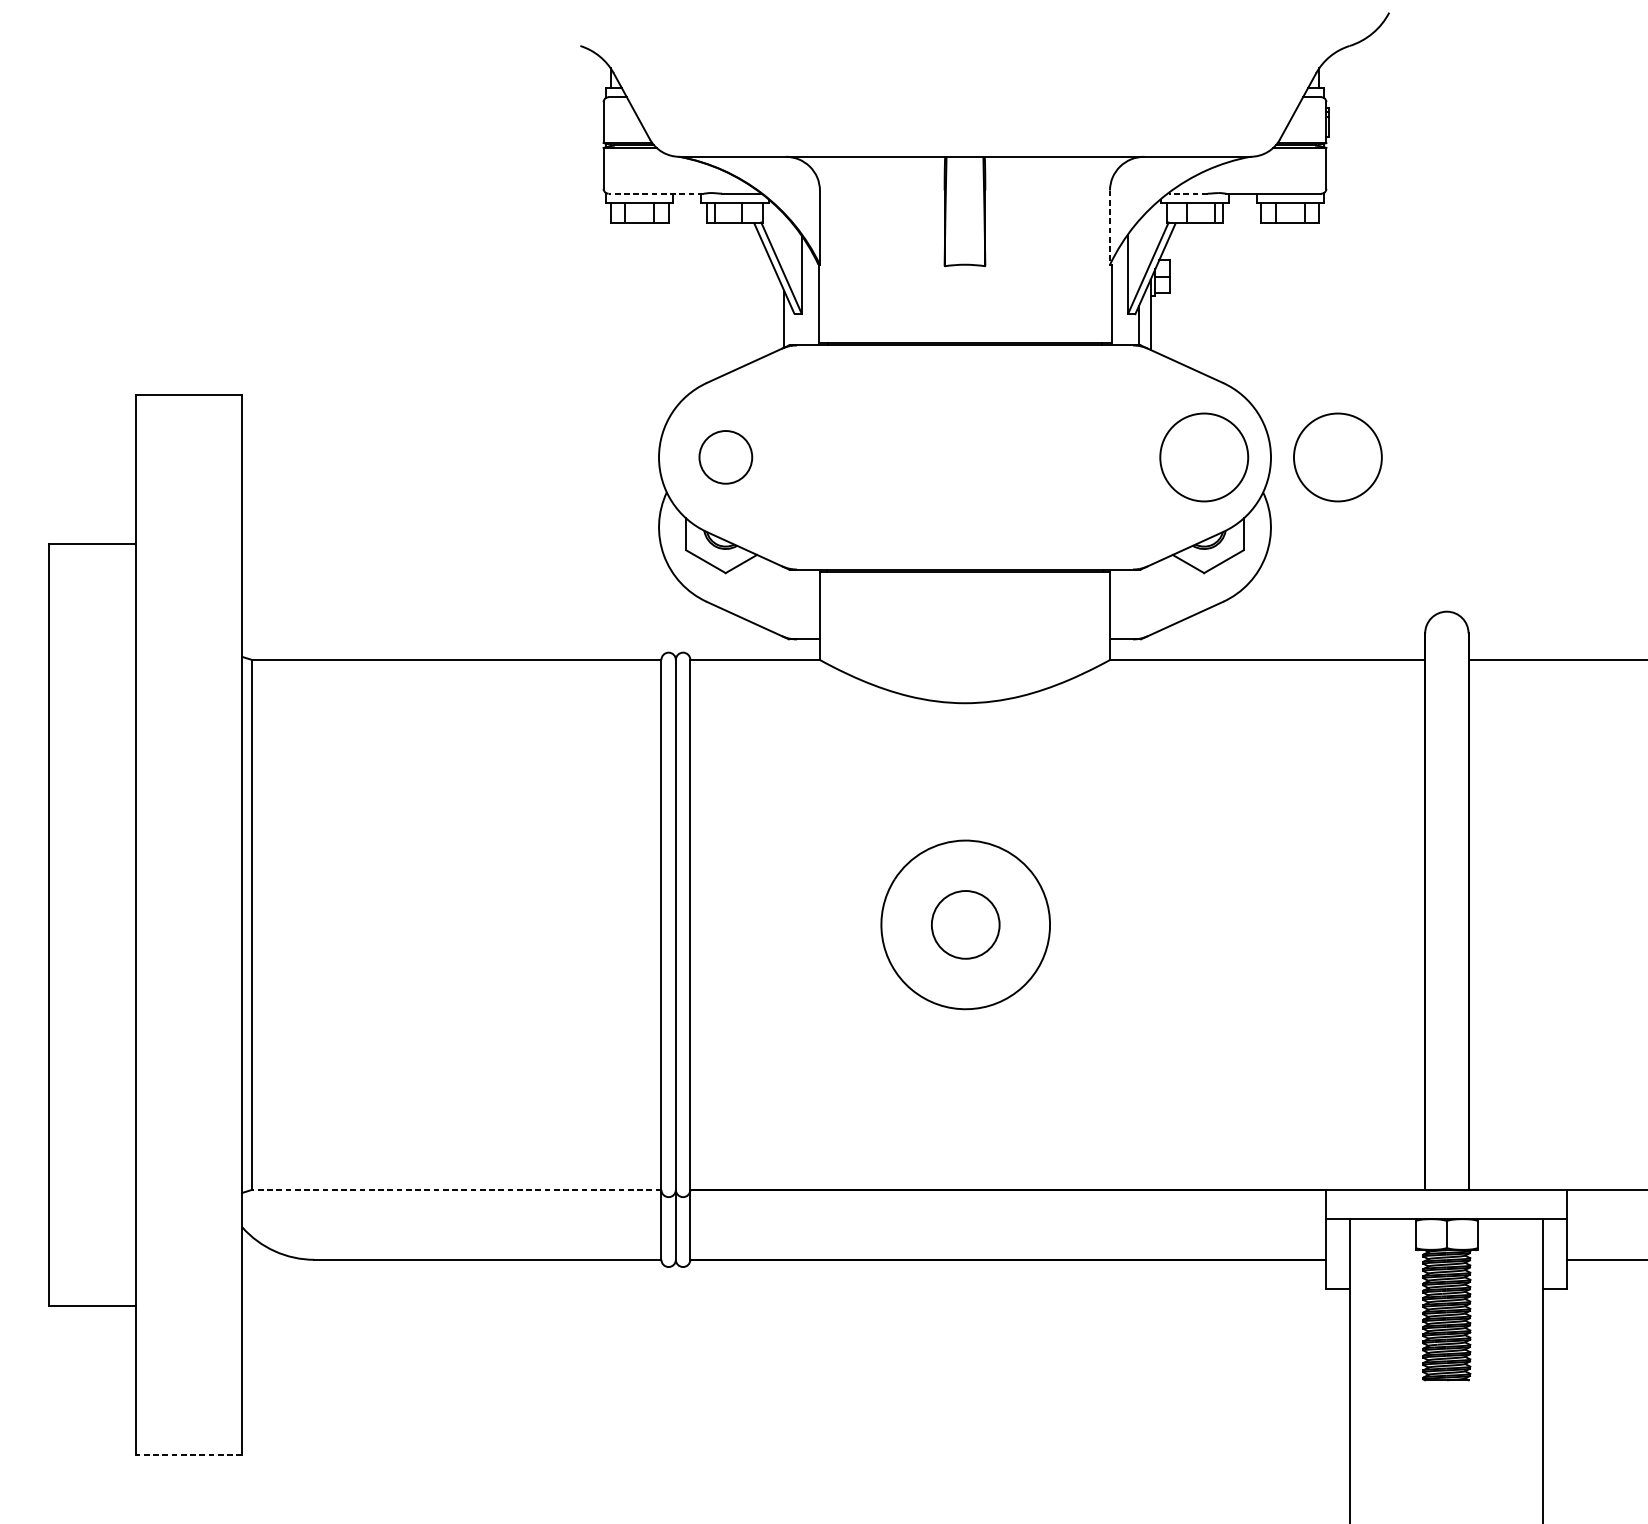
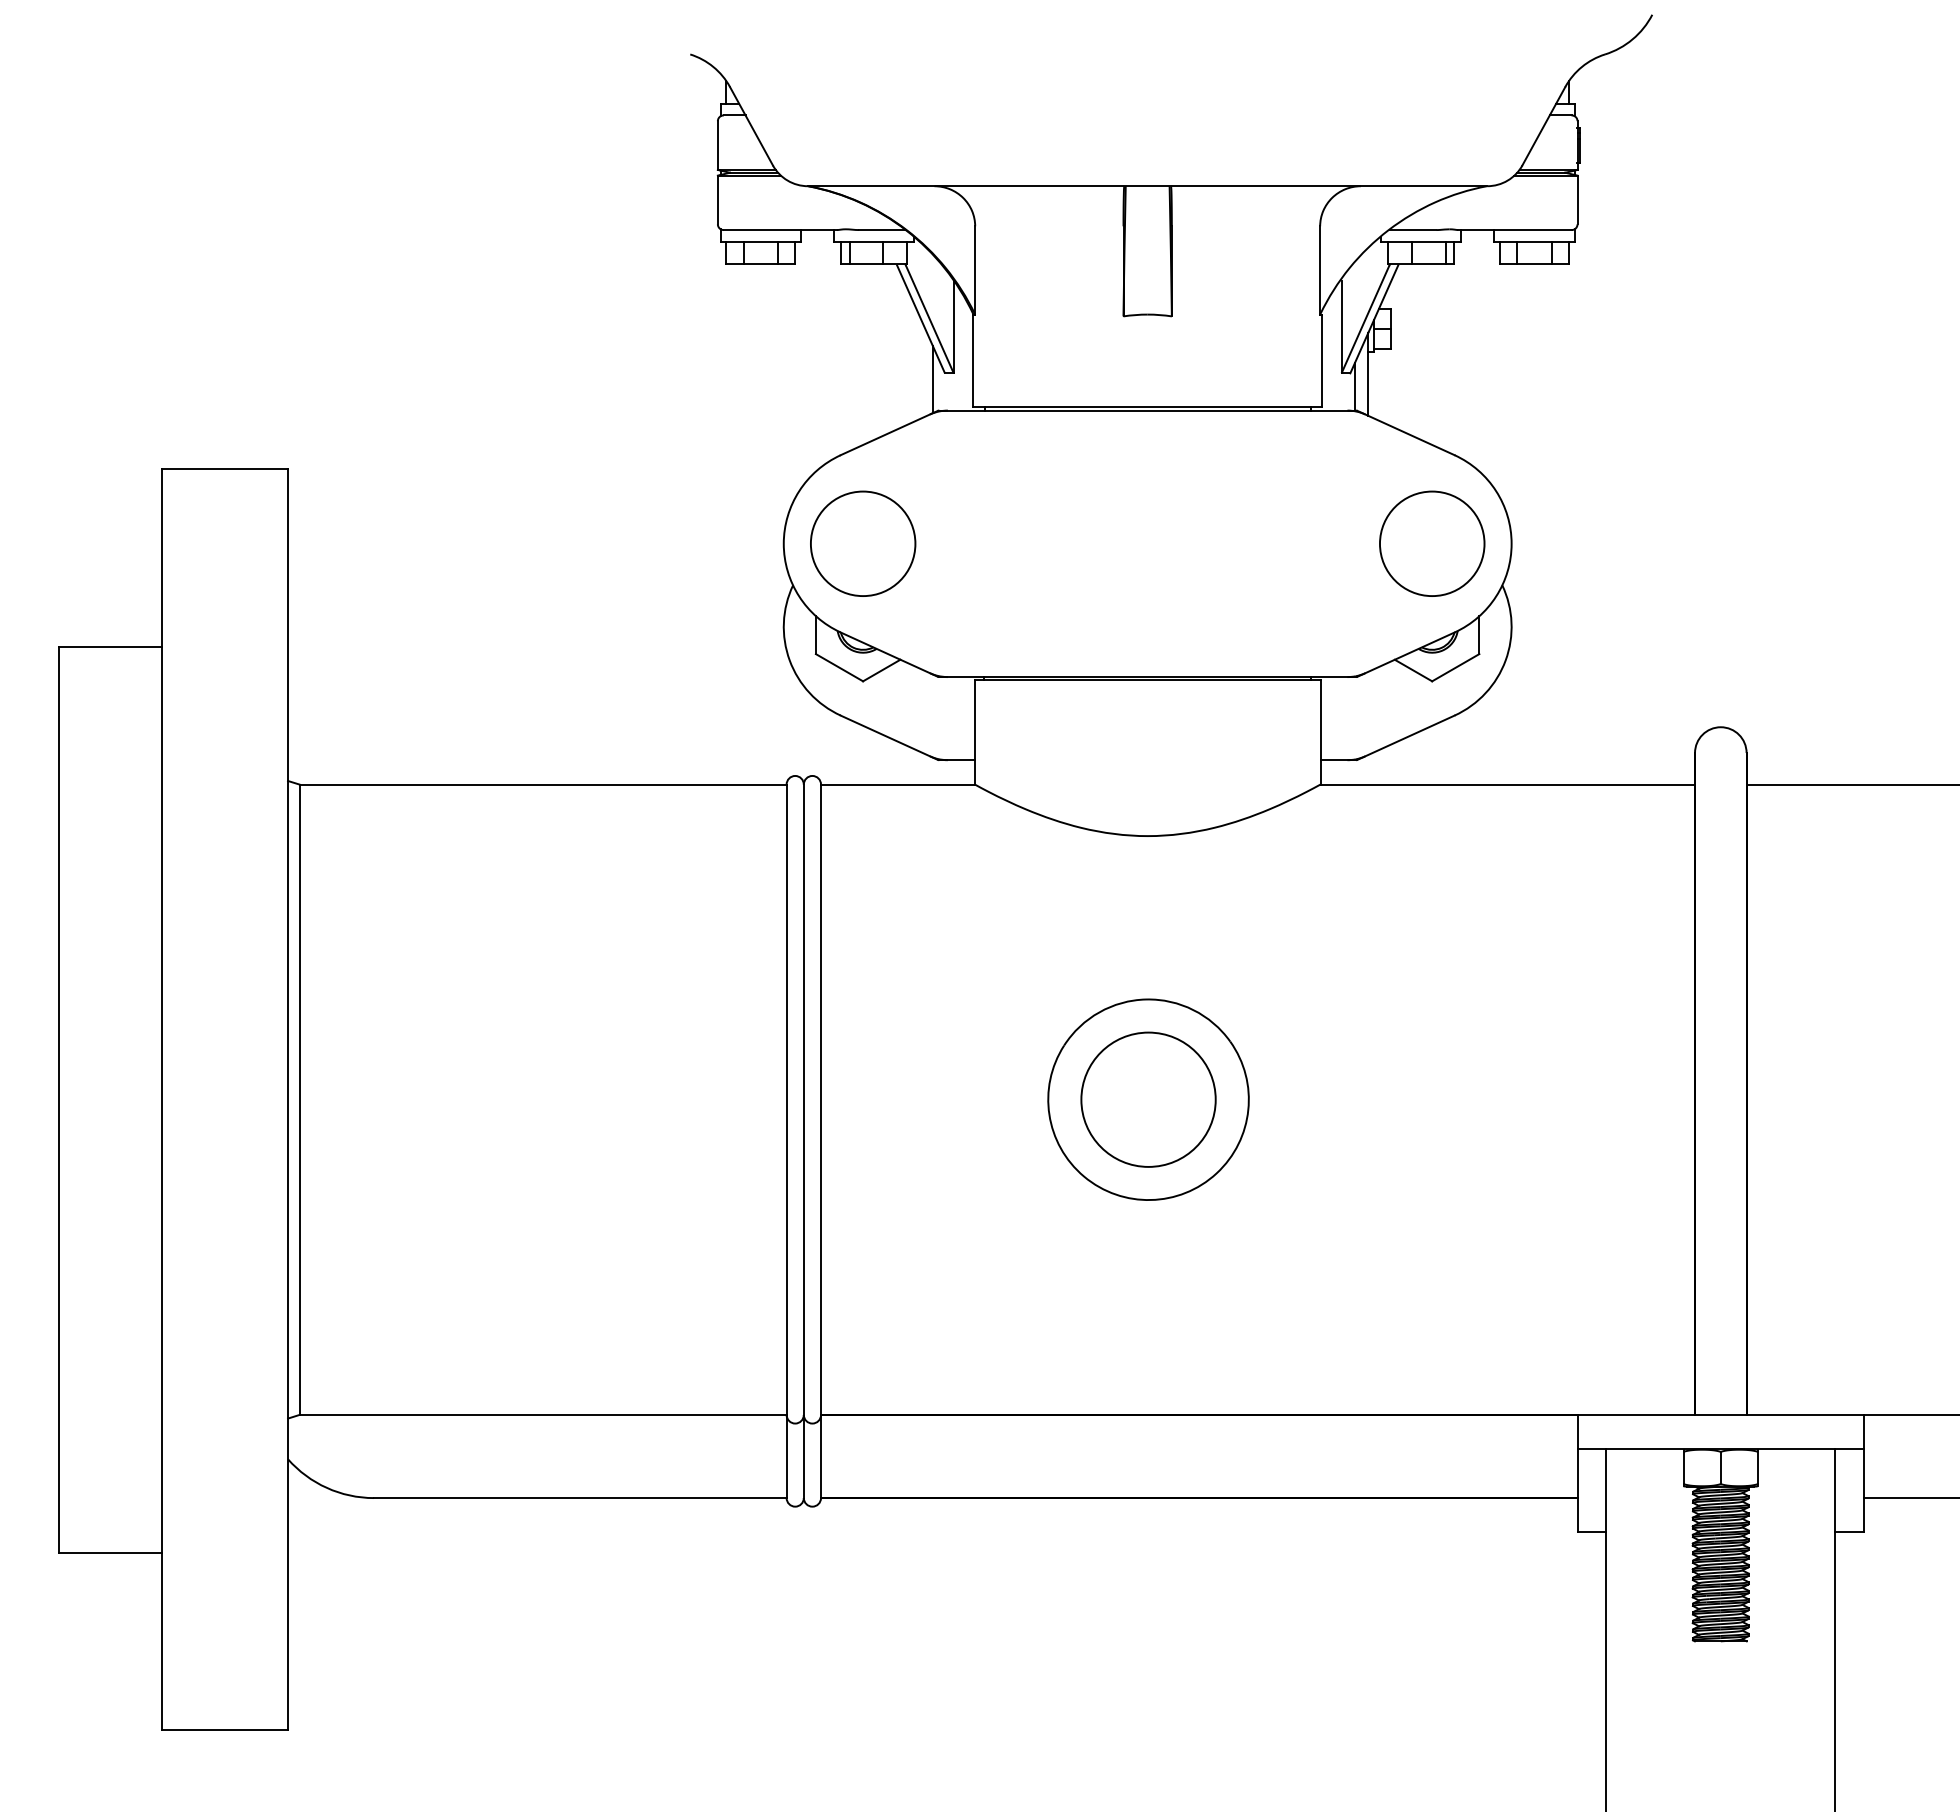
line: (656, 194) -> (780, 230), dashed -> solid
line: (1187, 194) -> (1412, 230), dashed -> solid
line: (1110, 227) -> (1320, 270), dashed -> solid
circle: (726, 457) -> (863, 543), size x1.67
circle: (1338, 457) -> (1591, 543), removed
circle: (965, 924) -> (1148, 1099), size x1.67
line: (456, 1189) -> (543, 1414), dashed -> solid
line: (188, 1455) -> (224, 1730), dashed -> solid

